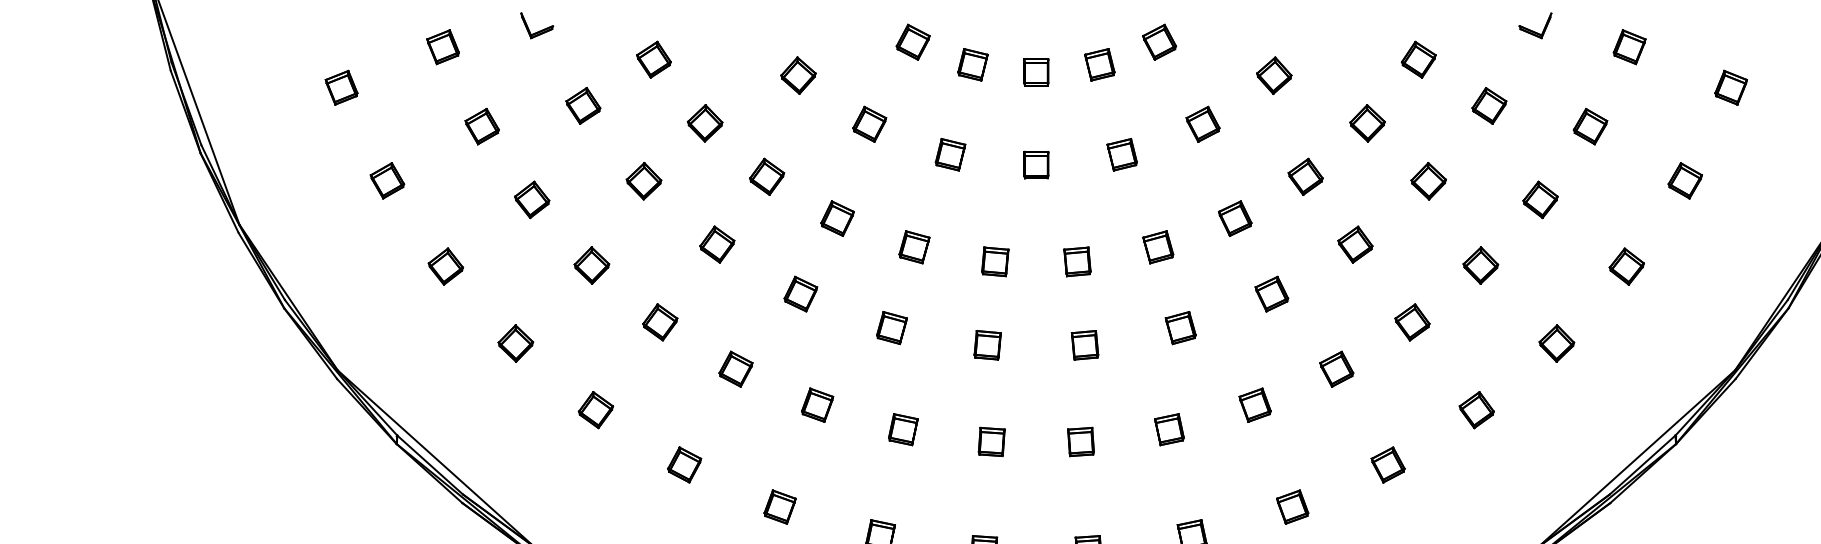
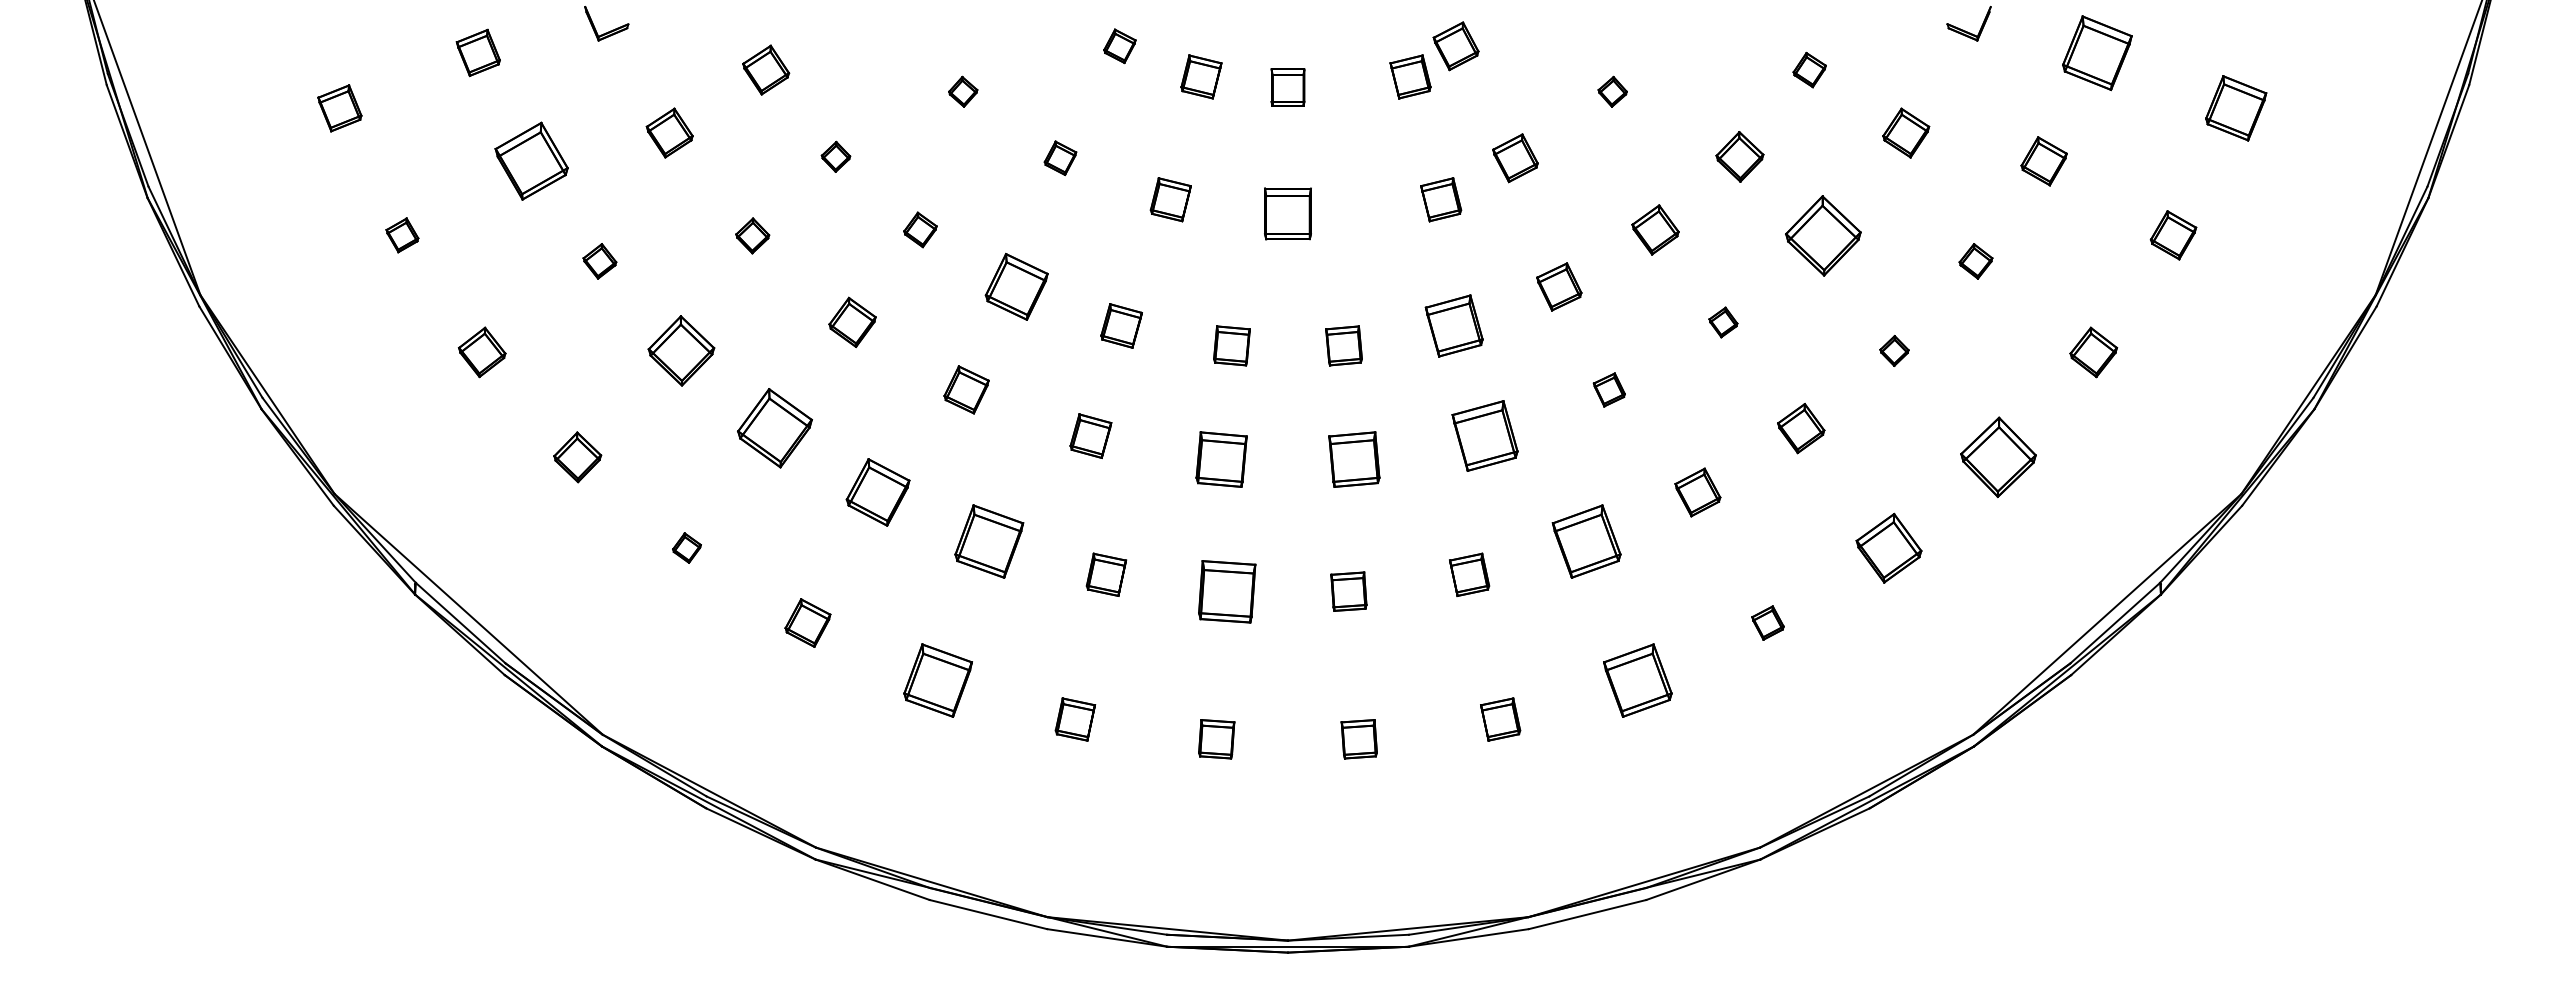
part: (912, 42) -> (1119, 46), size x0.7
part: (1629, 46) -> (2097, 52), size x1.6
part: (1418, 59) -> (1809, 69), size x0.7
part: (1099, 64) -> (1410, 76), moved
part: (797, 75) -> (962, 91), size x0.6
part: (1274, 75) -> (1612, 91), size x0.6
part: (1730, 87) -> (2235, 108), size x1.4
part: (704, 123) -> (835, 156), size x0.6
part: (869, 124) -> (1060, 158), size x0.7
part: (482, 126) -> (531, 161), size x1.6
part: (1122, 154) -> (1441, 199), moved
part: (1036, 164) -> (1287, 213), size x1.4
part: (767, 176) -> (920, 229), size x0.7
part: (387, 180) -> (402, 235), size x0.7
part: (643, 180) -> (752, 235), size x0.7
part: (1428, 180) -> (1823, 235), size x1.6
part: (531, 200) -> (599, 261), size x0.7
part: (1540, 200) -> (1975, 261), size x0.7
part: (837, 218) -> (1016, 286), size x1.4
part: (1355, 244) -> (1723, 322), size x0.6
part: (1158, 246) -> (1454, 325), size x1.4
part: (591, 265) -> (681, 350), size x1.4
part: (1480, 265) -> (1894, 350), size x0.6
part: (1271, 293) -> (1609, 389), size x0.7
part: (660, 322) -> (774, 428), size x1.6
part: (1180, 328) -> (1484, 436), size x1.6
part: (1556, 343) -> (1997, 457), size x1.6
part: (987, 345) -> (1221, 459), size x1.4
part: (1085, 345) -> (1354, 459), size x1.4
part: (735, 369) -> (877, 492), size x1.4
part: (817, 405) -> (989, 541), size x1.6
part: (1255, 405) -> (1586, 541), size x1.6
part: (595, 409) -> (686, 547), size x0.6
part: (1476, 409) -> (1888, 547), size x1.4
part: (991, 441) -> (1226, 591), size x1.6
part: (1387, 464) -> (1767, 622), size x0.7
part: (780, 507) -> (938, 680), size x1.6
part: (1292, 507) -> (1637, 680), size x1.6

